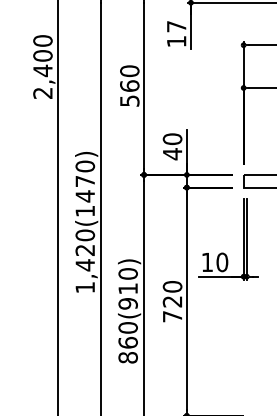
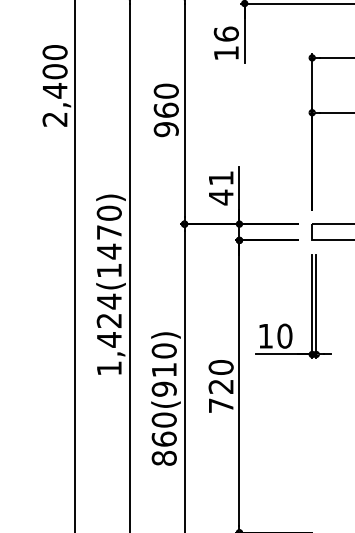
text: (176, 26) -> (226, 33), 17 -> 16
text: (129, 100) -> (165, 128), 560 -> 960
text: (172, 139) -> (221, 178), 40 -> 41
text: (85, 235) -> (109, 301), 1,420(1470) -> 1,424(1470)

